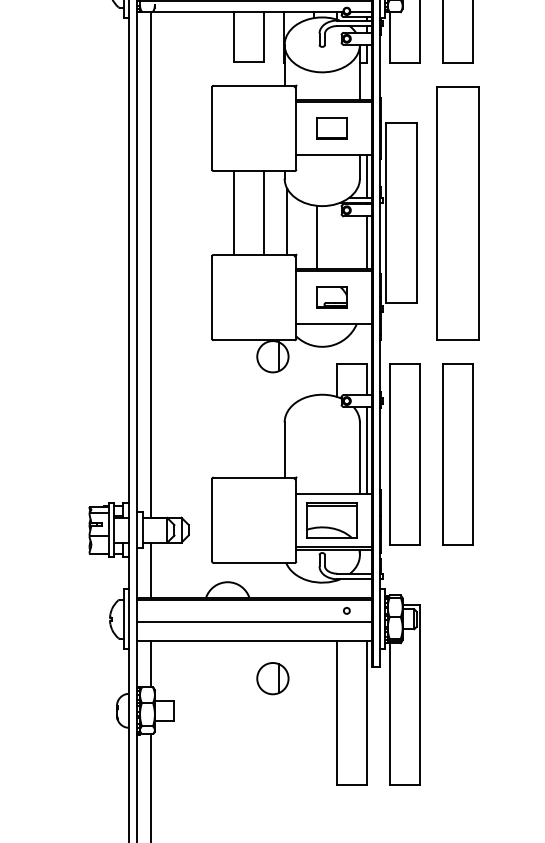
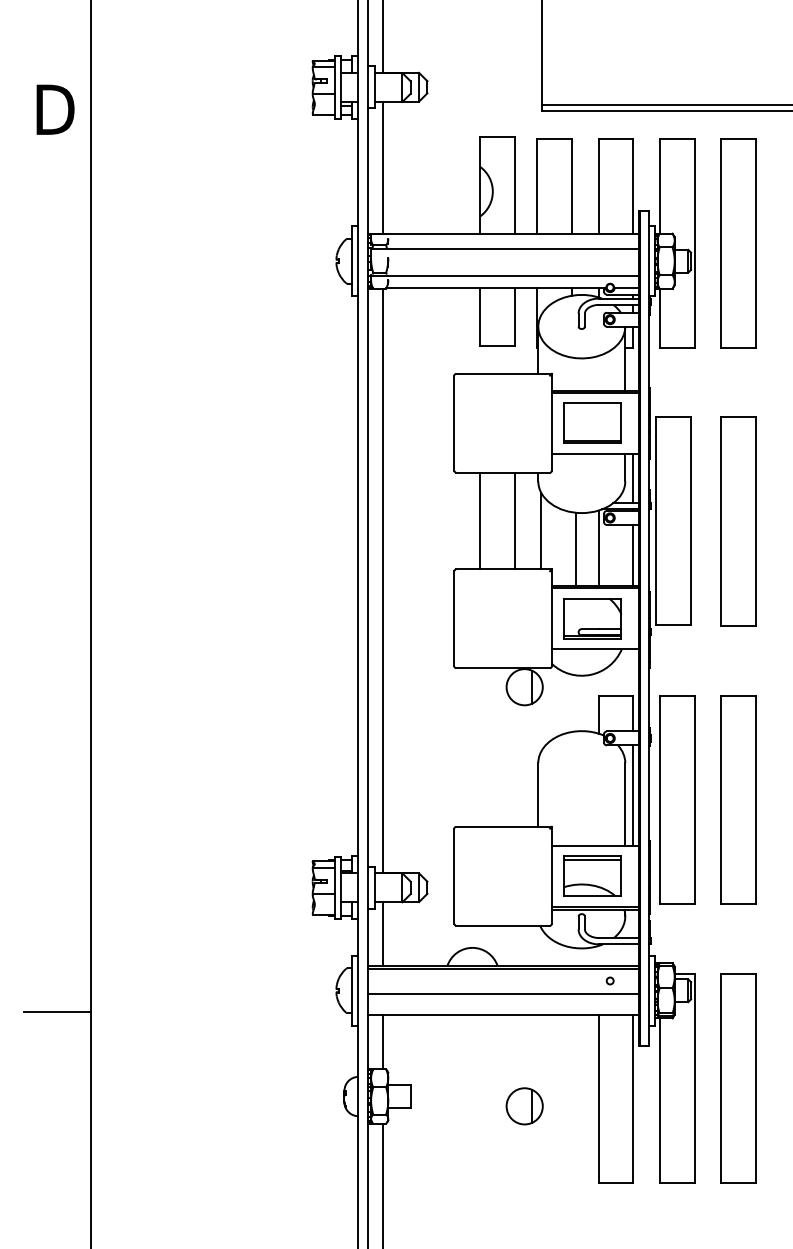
part: (331, 127) -> (592, 422), size x1.67
part: (457, 213) -> (738, 521), size x0.71
line: (336, 235) -> (598, 547), added
part: (331, 297) -> (592, 618), size x1.67
part: (272, 678) -> (524, 1106), moved
part: (457, 695) -> (738, 1078), added

